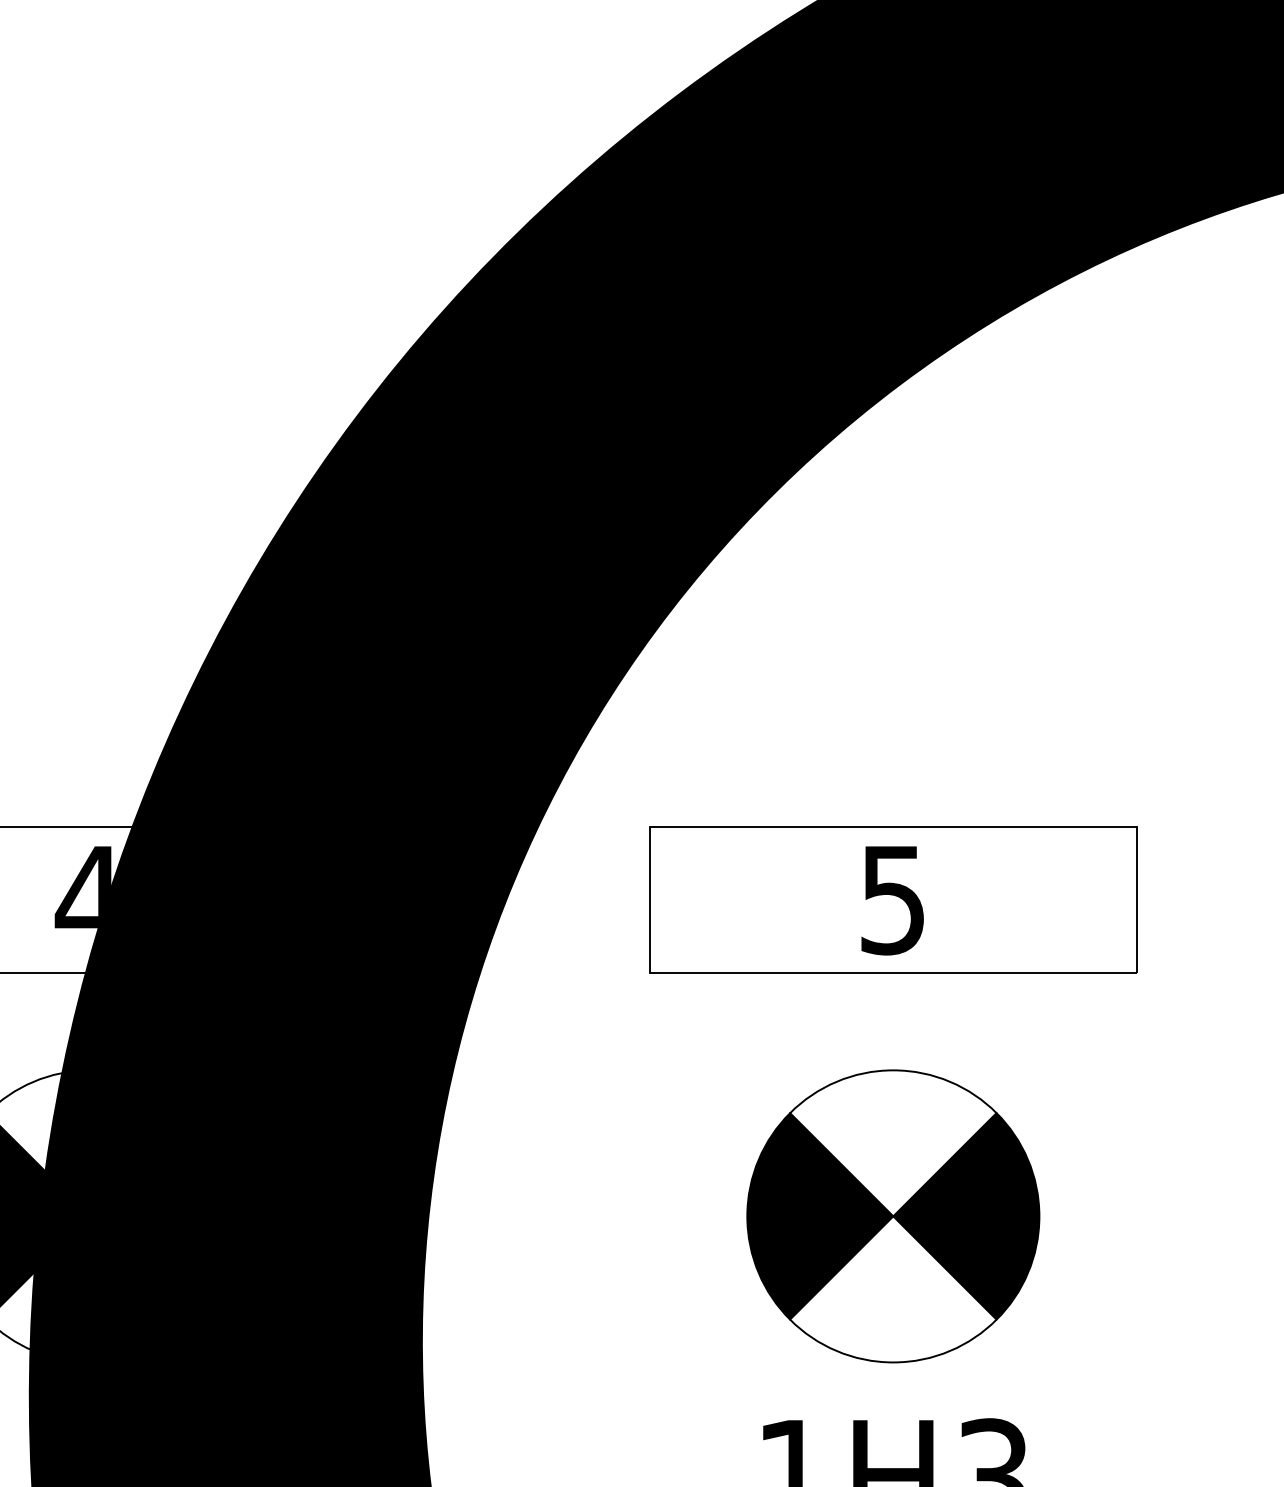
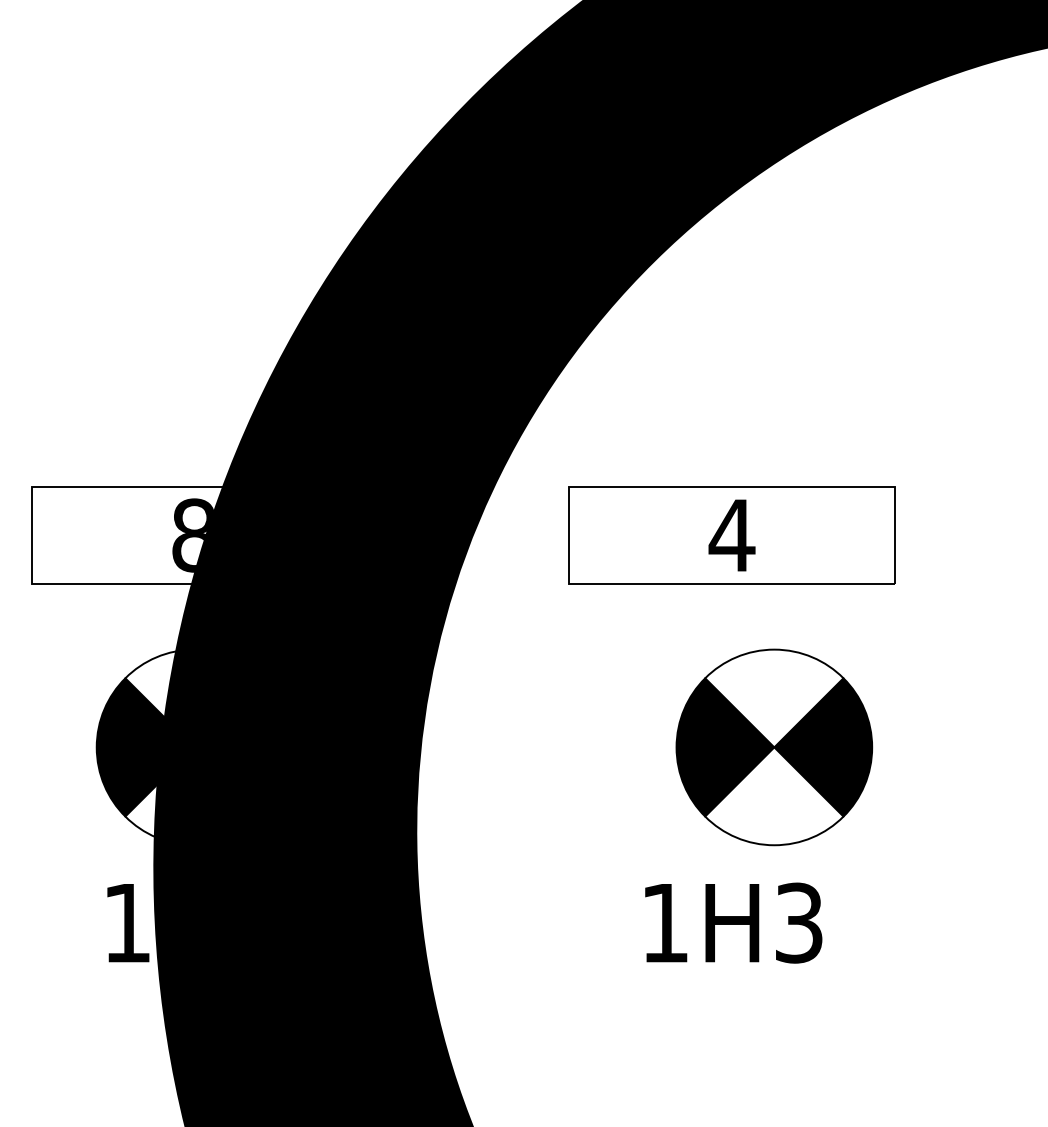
text: (85, 899) -> (191, 535), 4 -> 8
text: (892, 899) -> (731, 535), 5 -> 4
part: (893, 1216) -> (774, 747), moved

